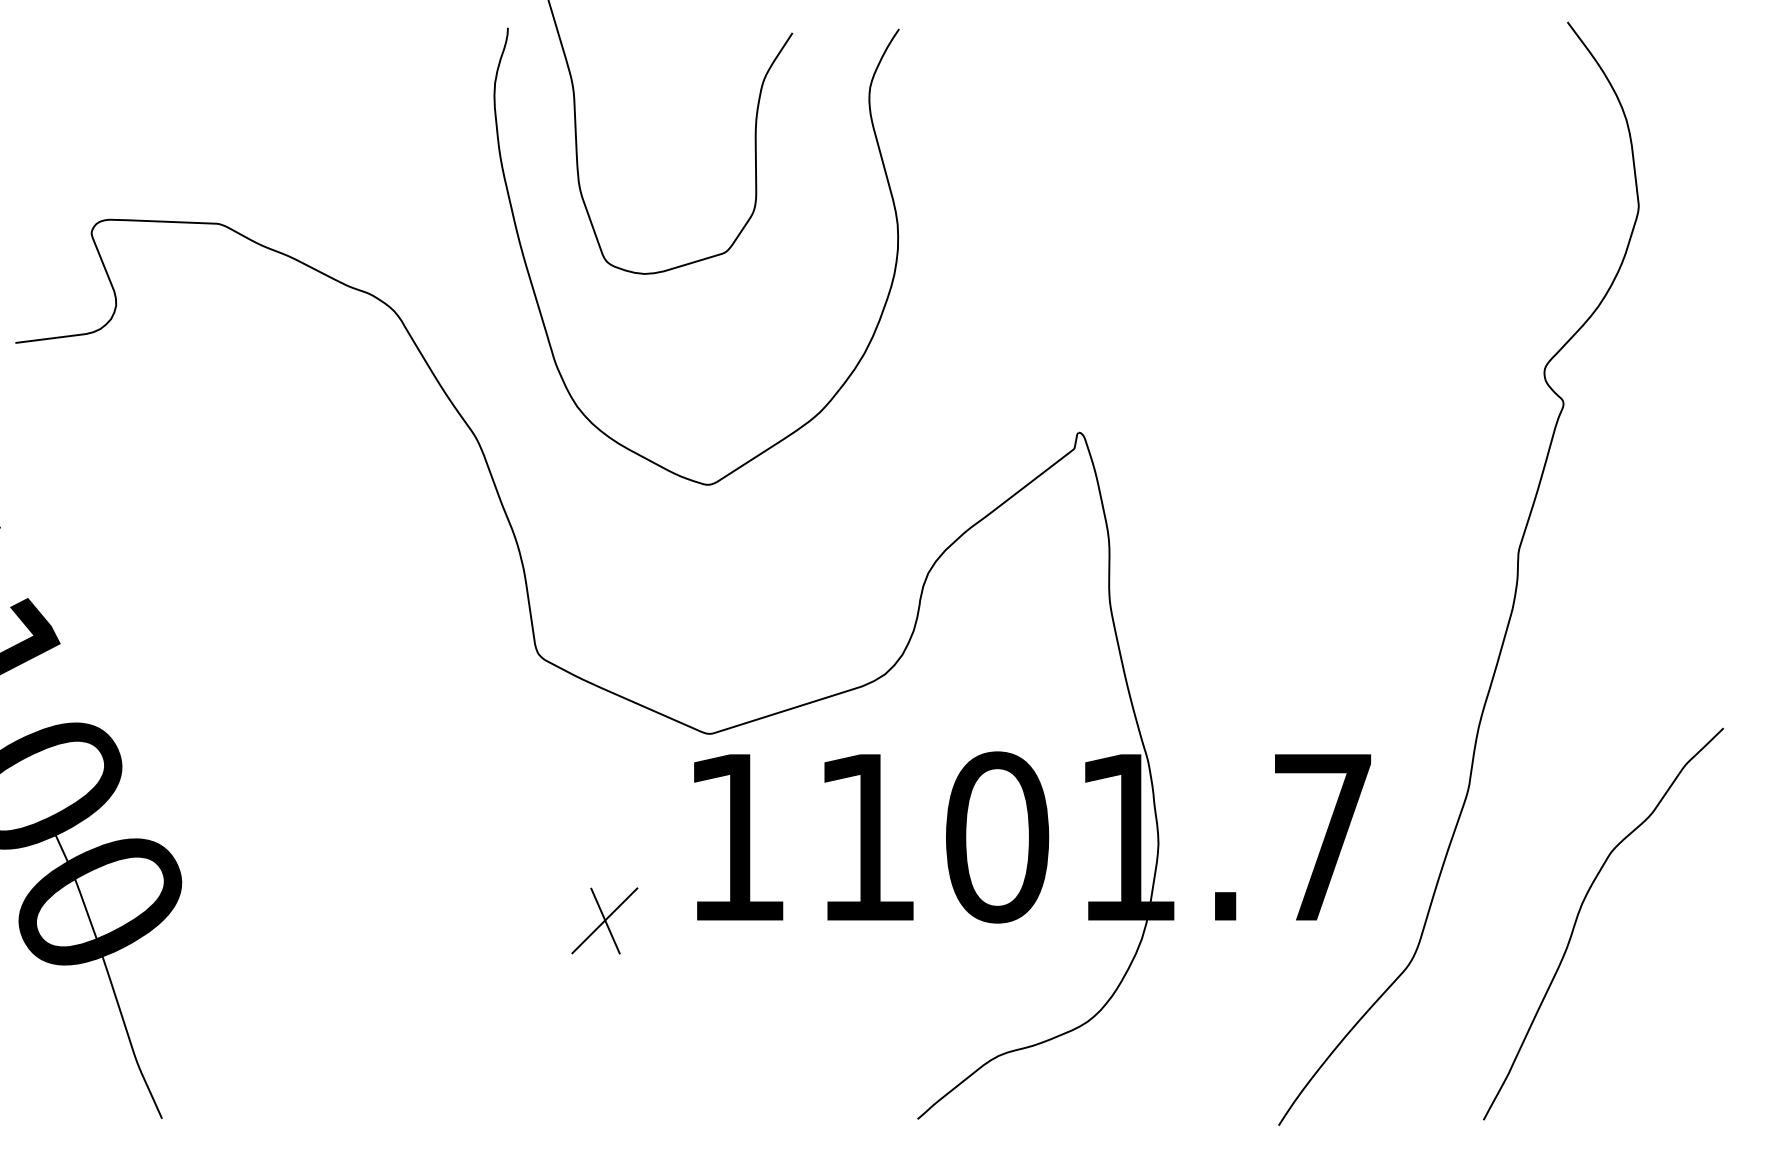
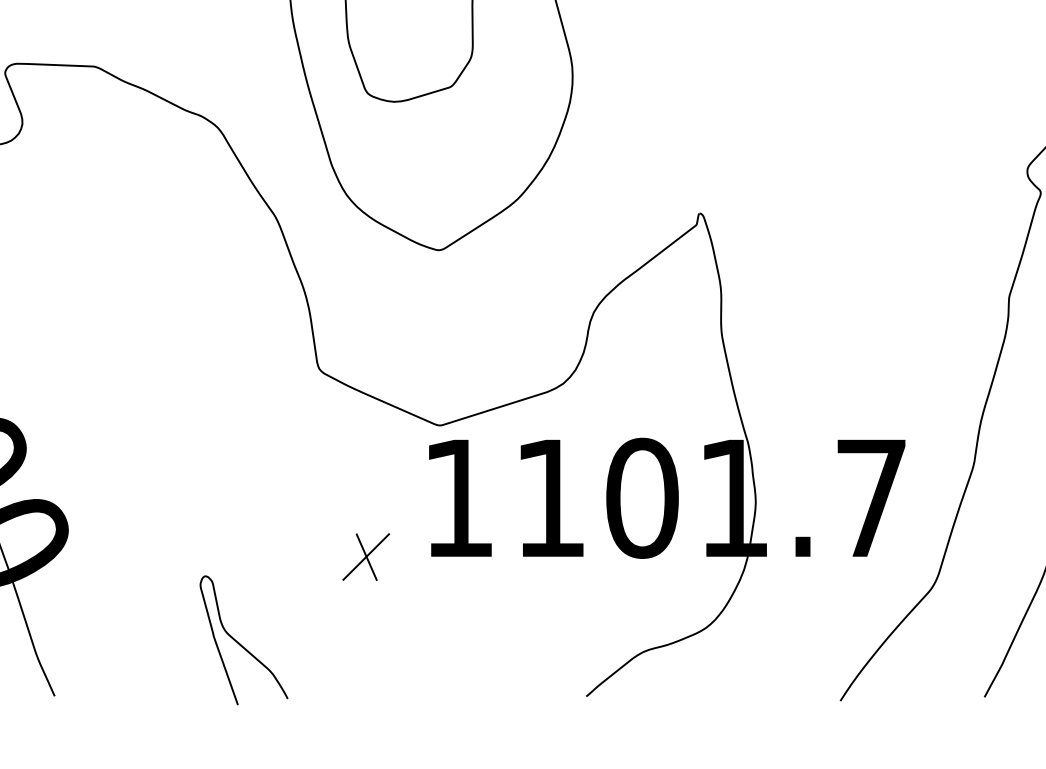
curve: (426, 1044) -> (240, 644), added

